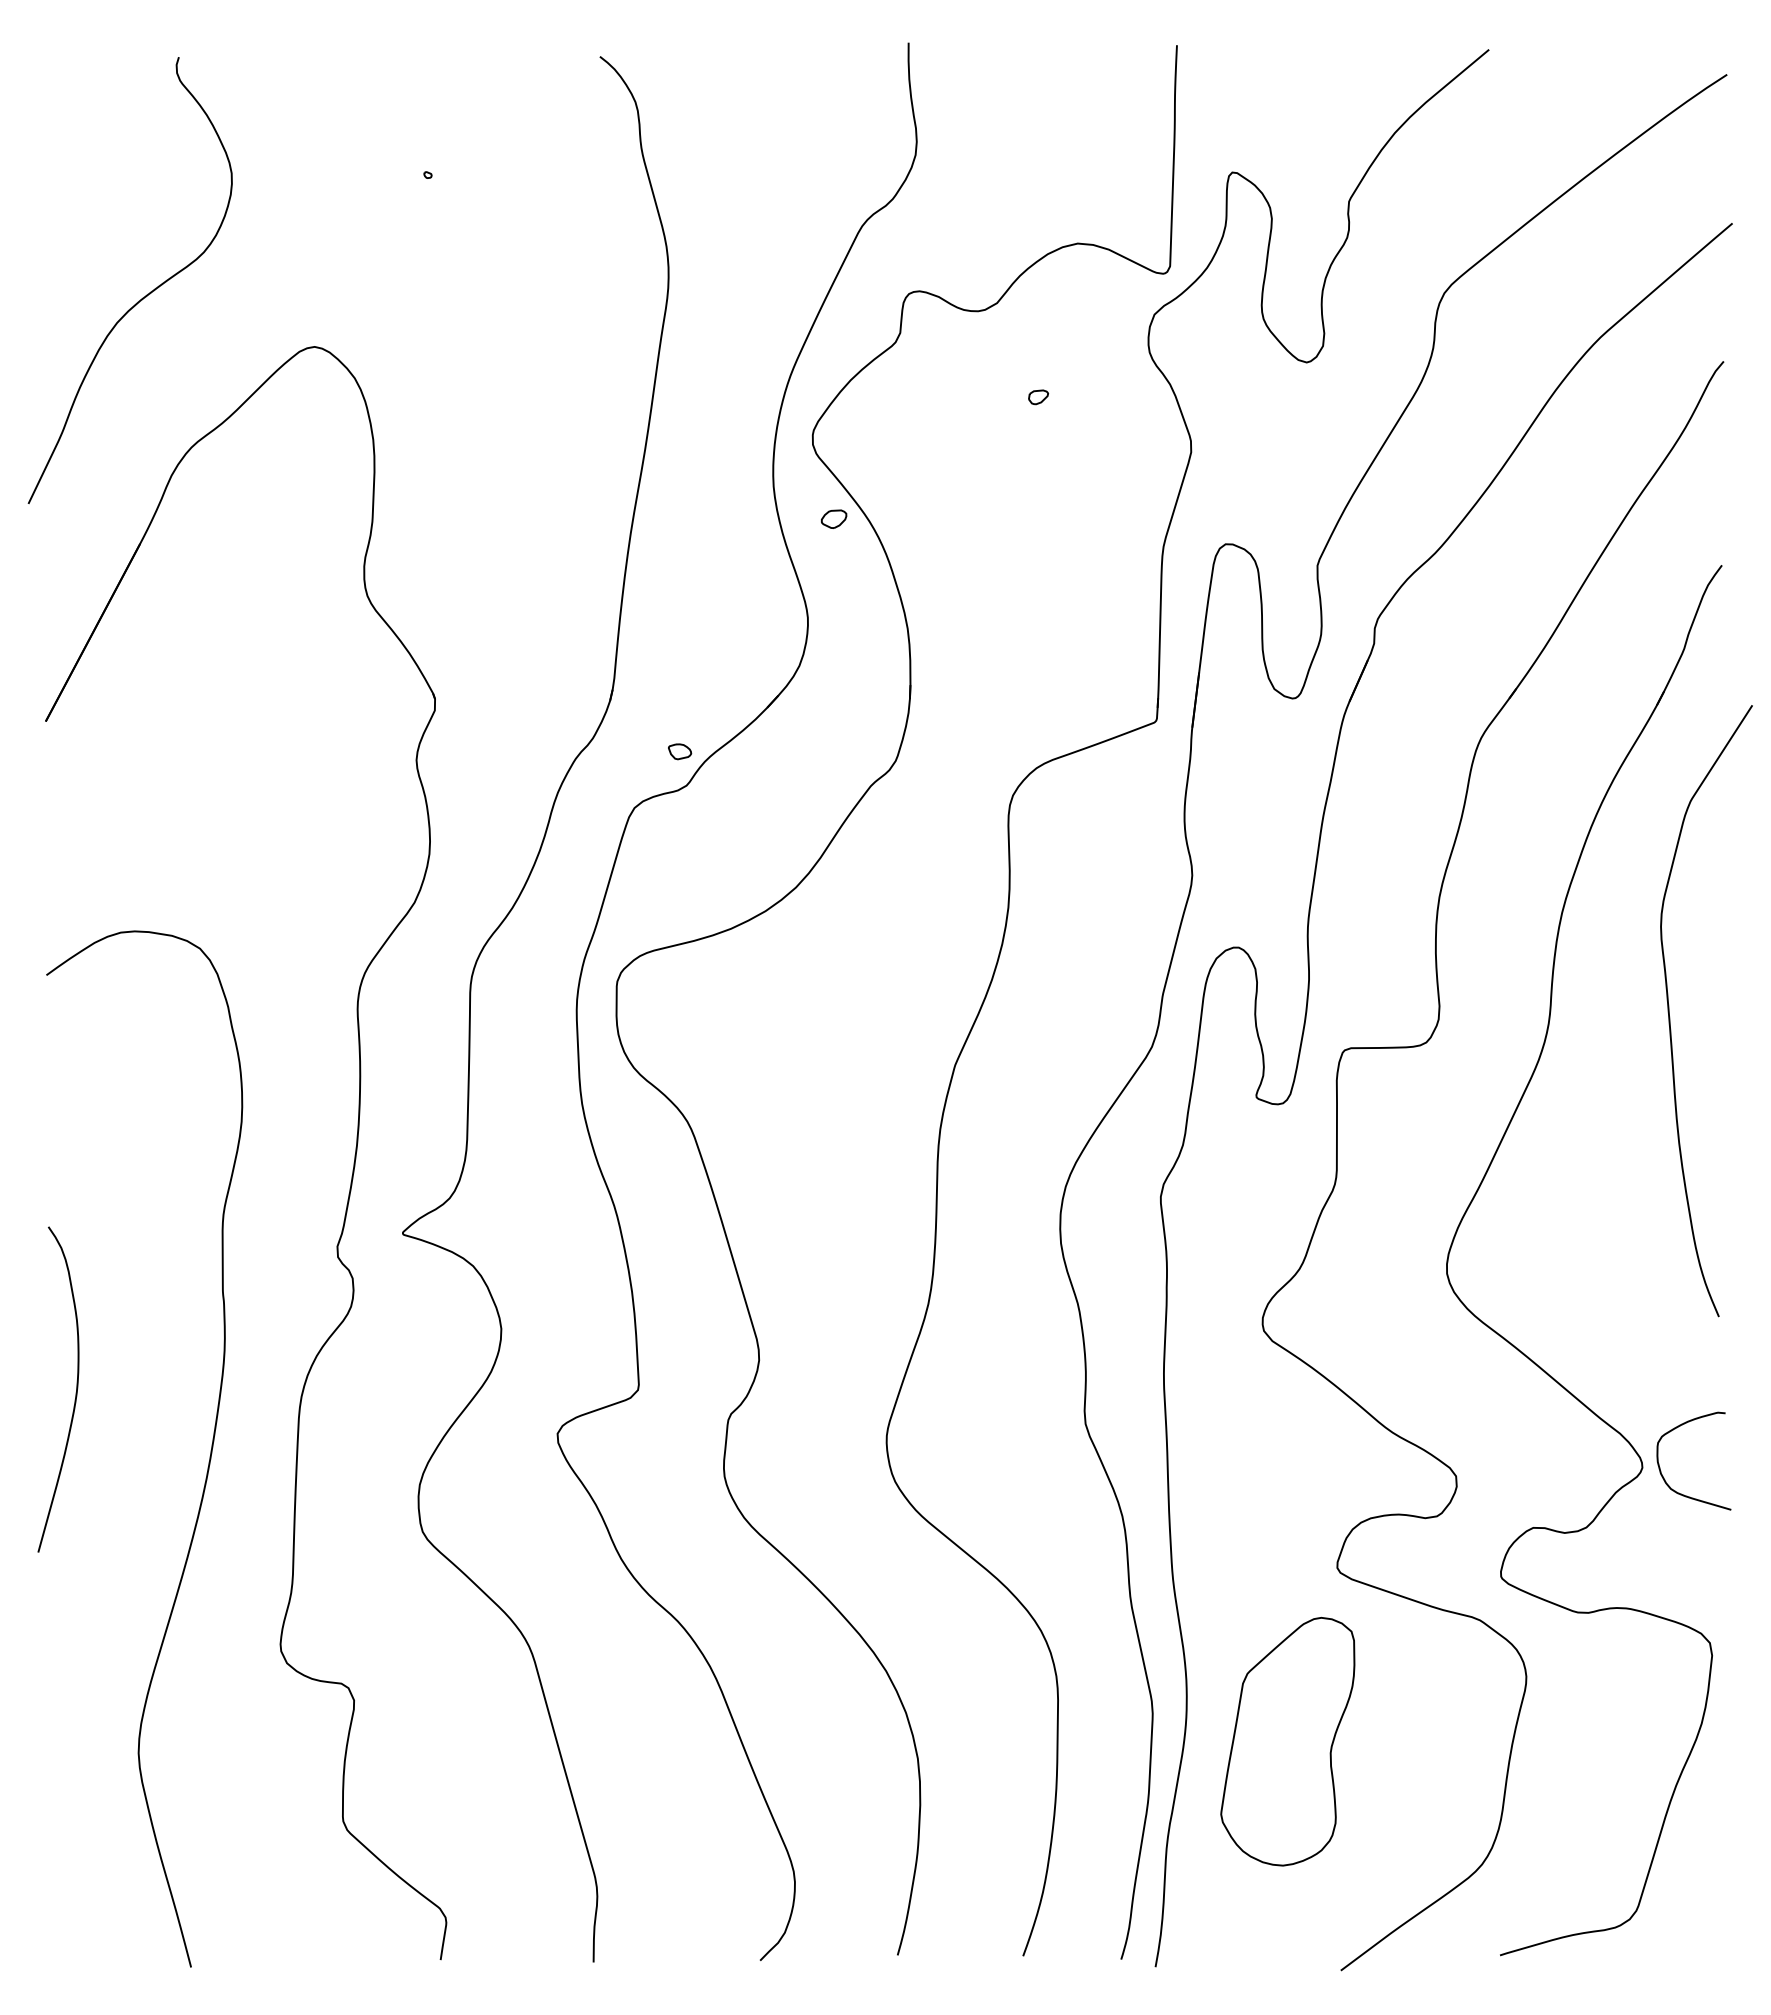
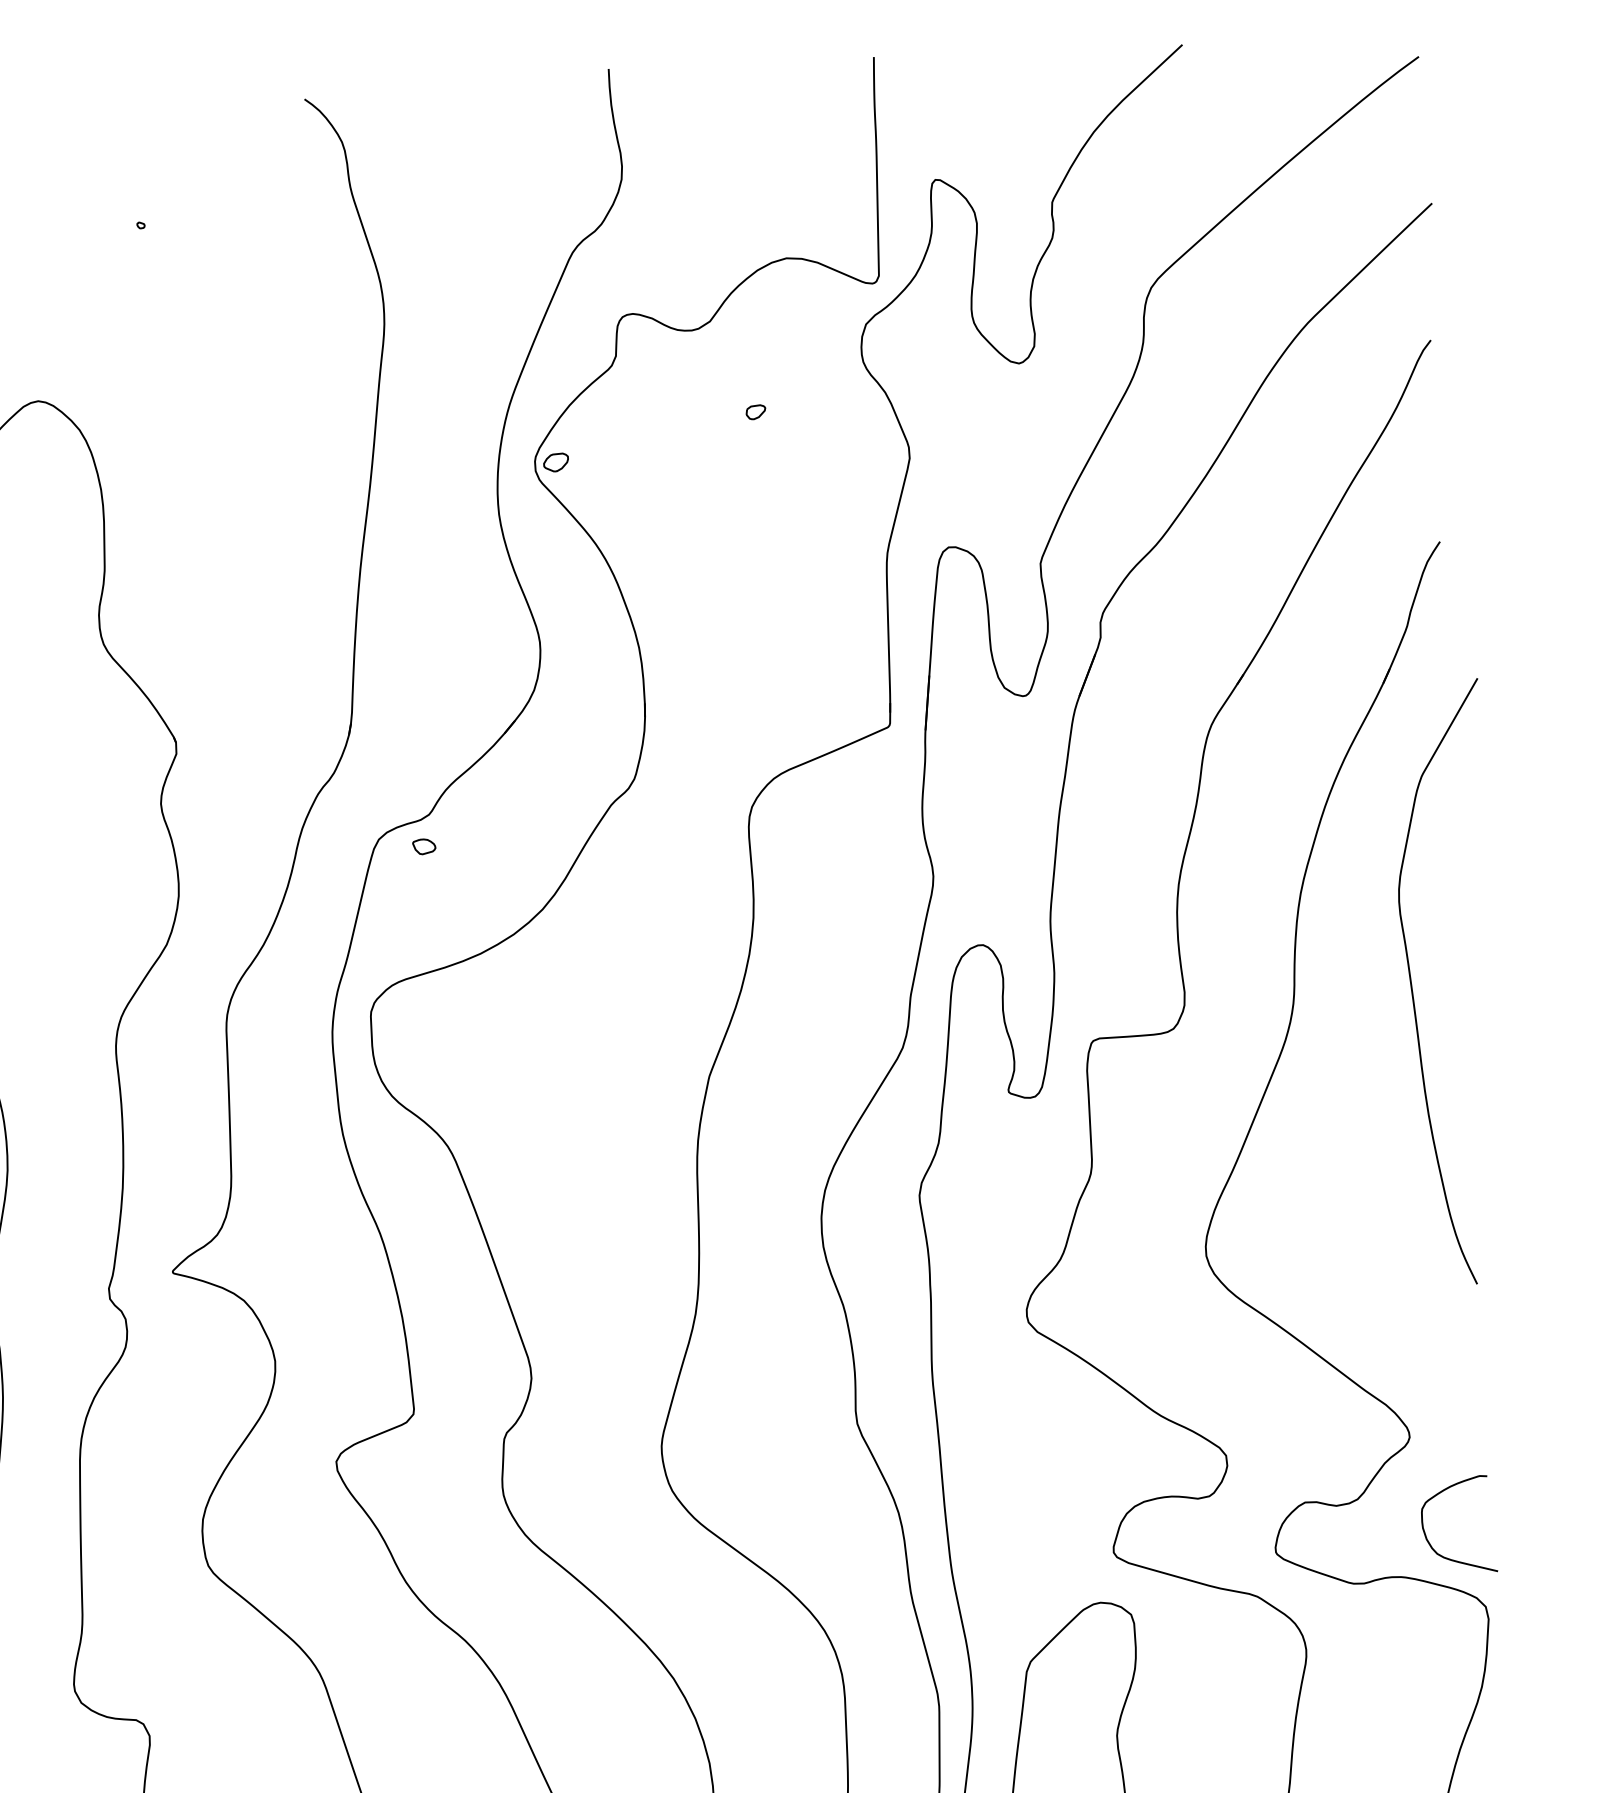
part: (834, 518) -> (556, 461), moved
part: (680, 751) -> (424, 846), moved
curve: (1664, 1477) -> (1430, 1542), moved

